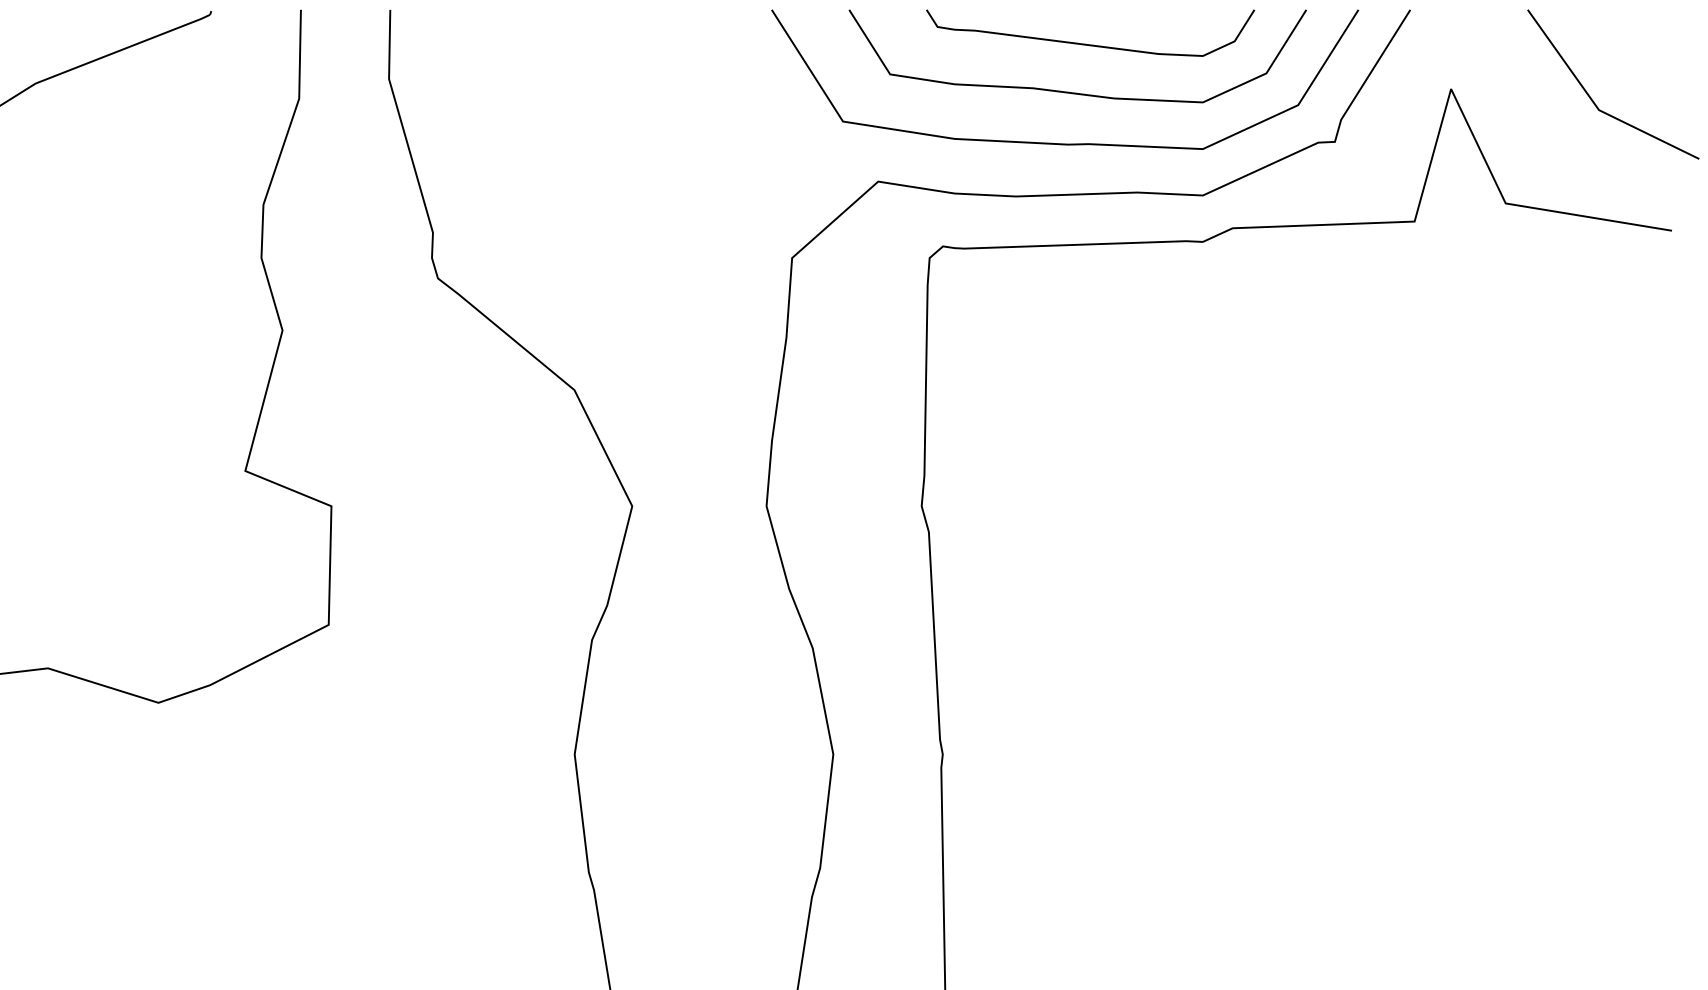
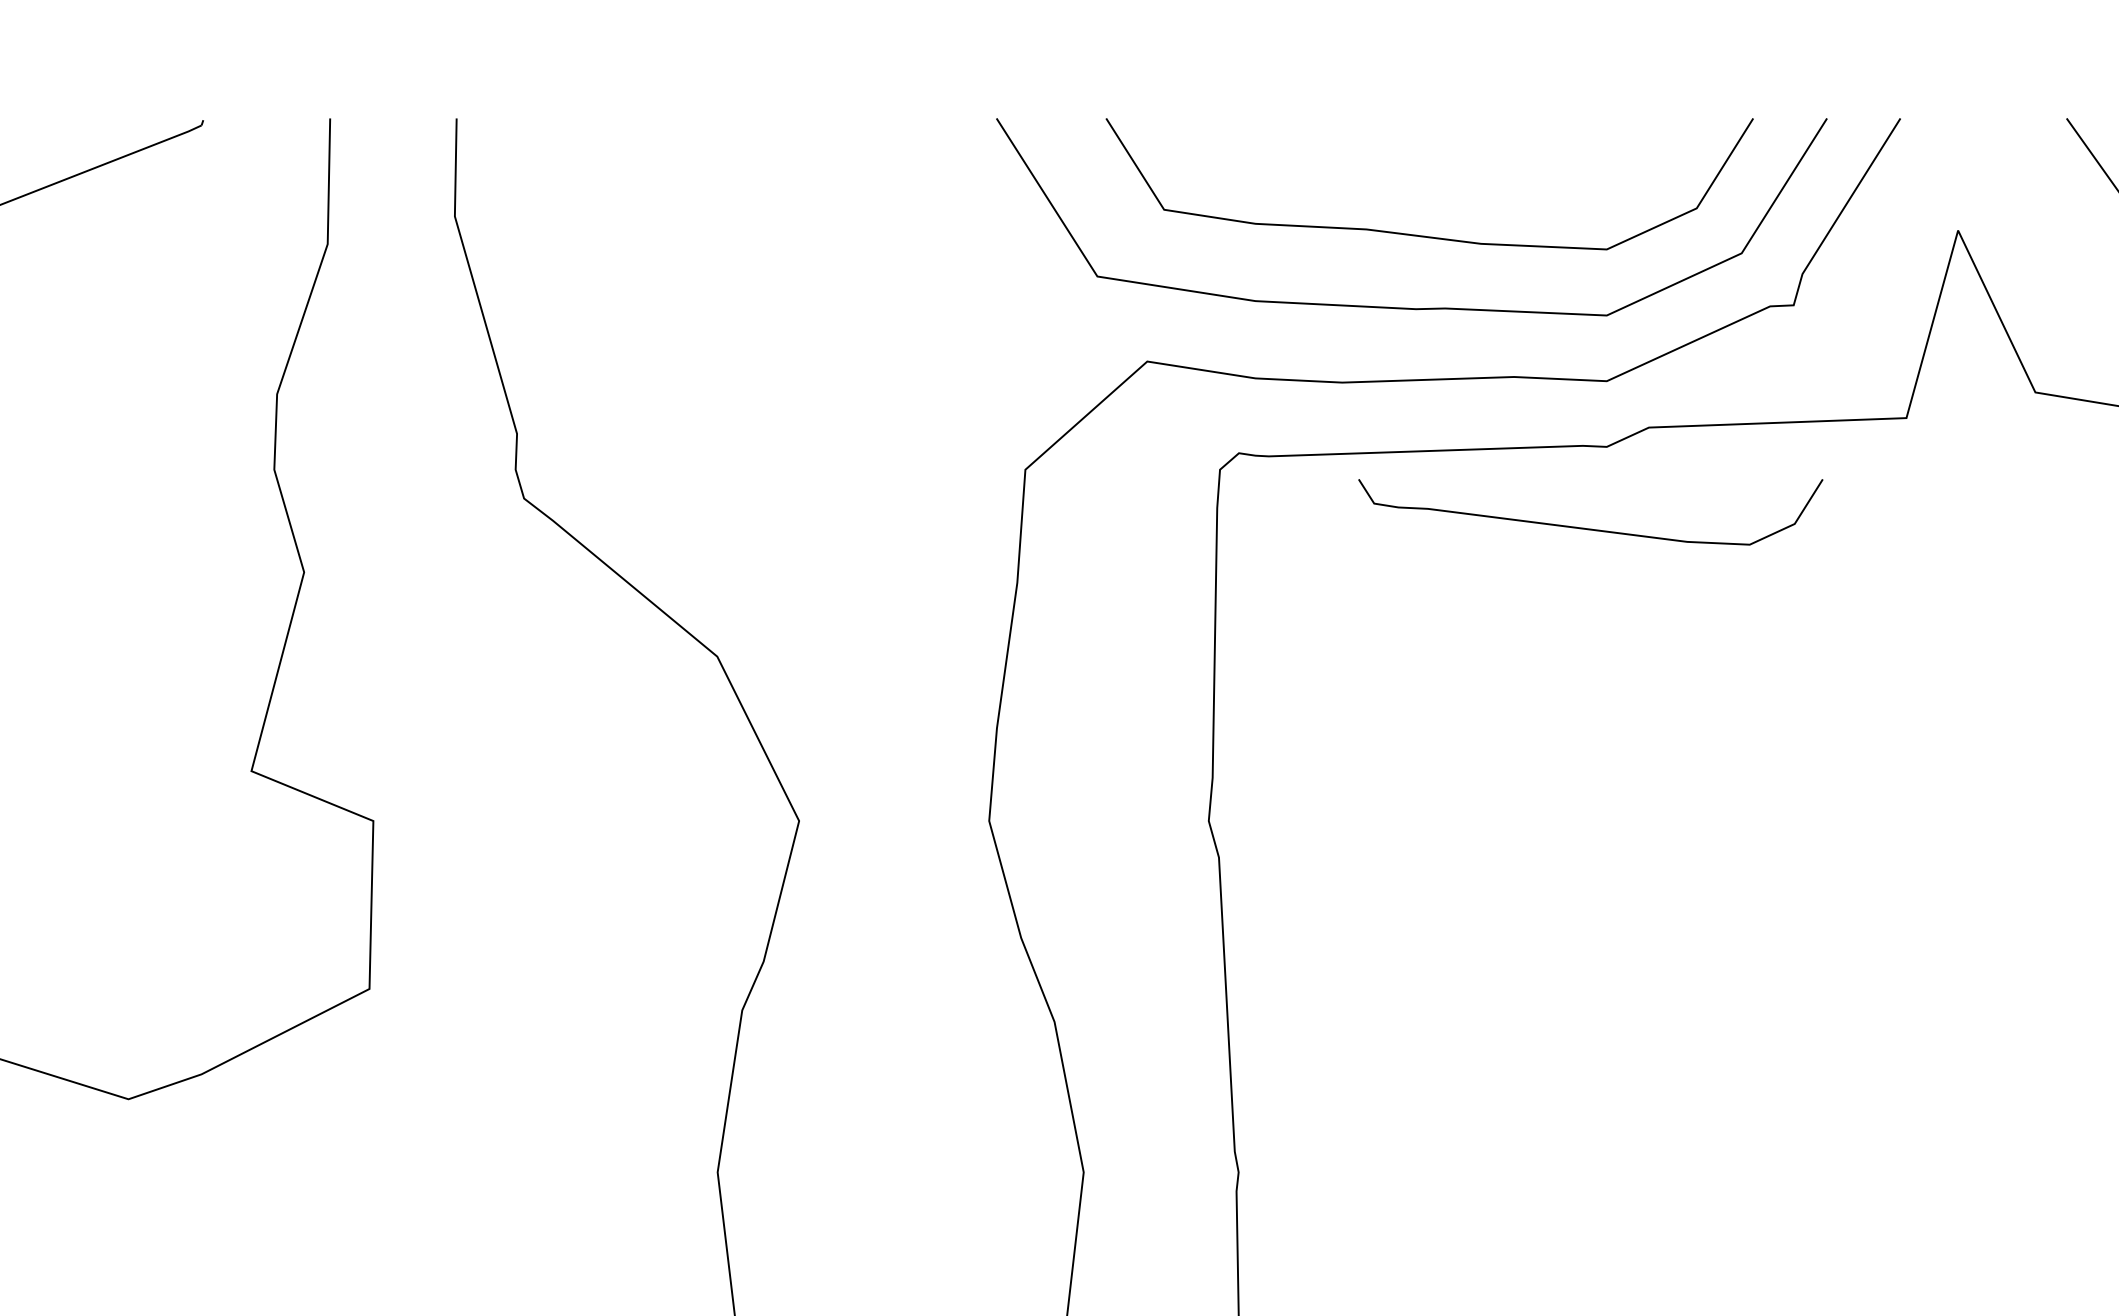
curve: (1086, 43) -> (1585, 526), moved

